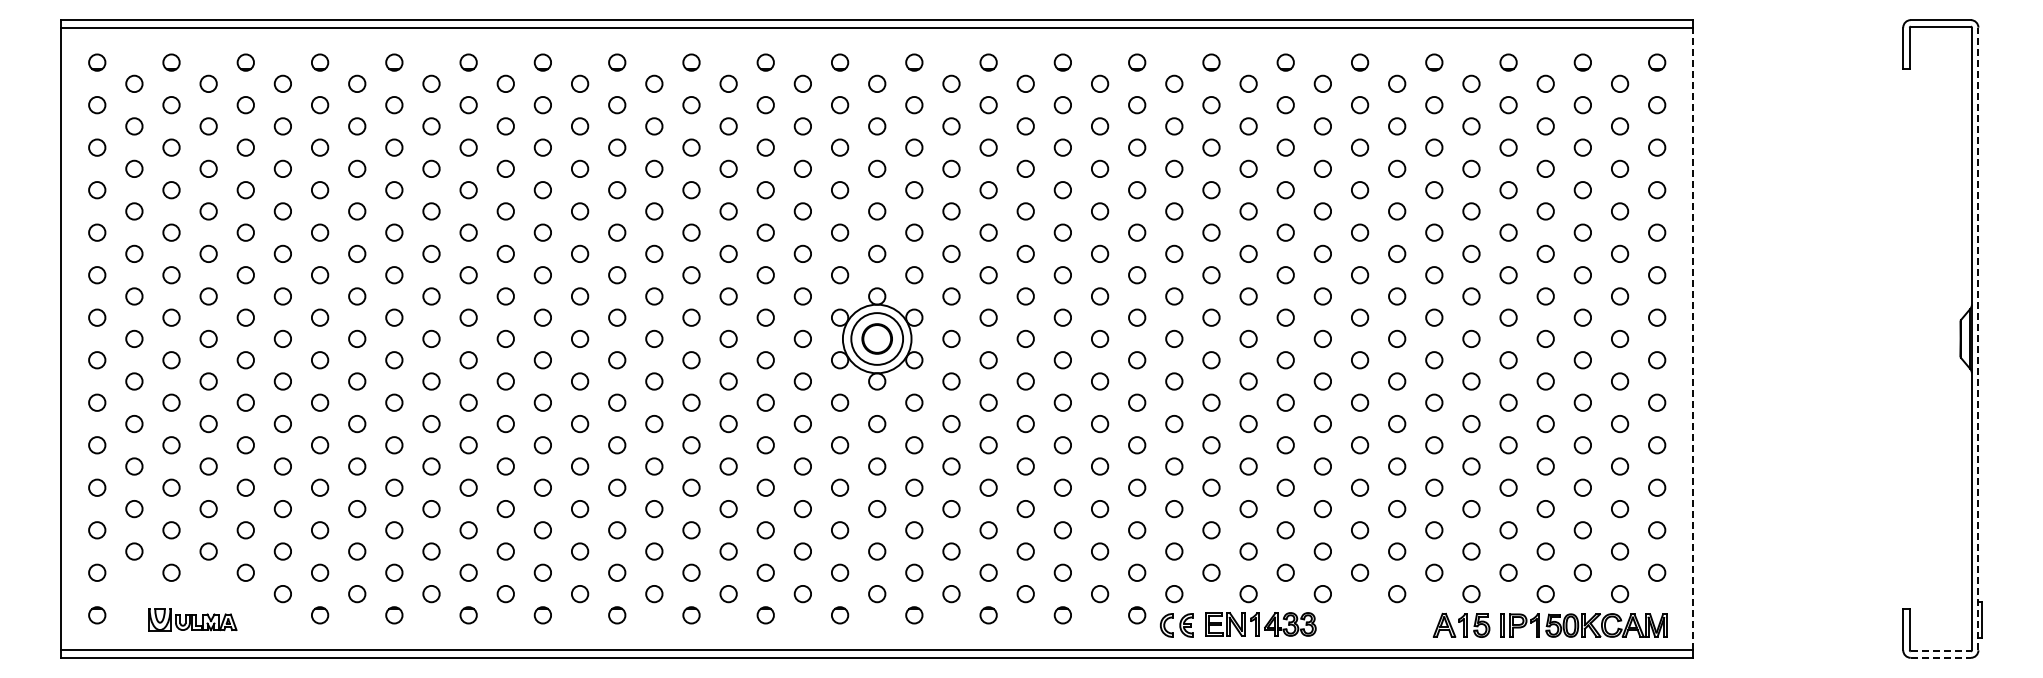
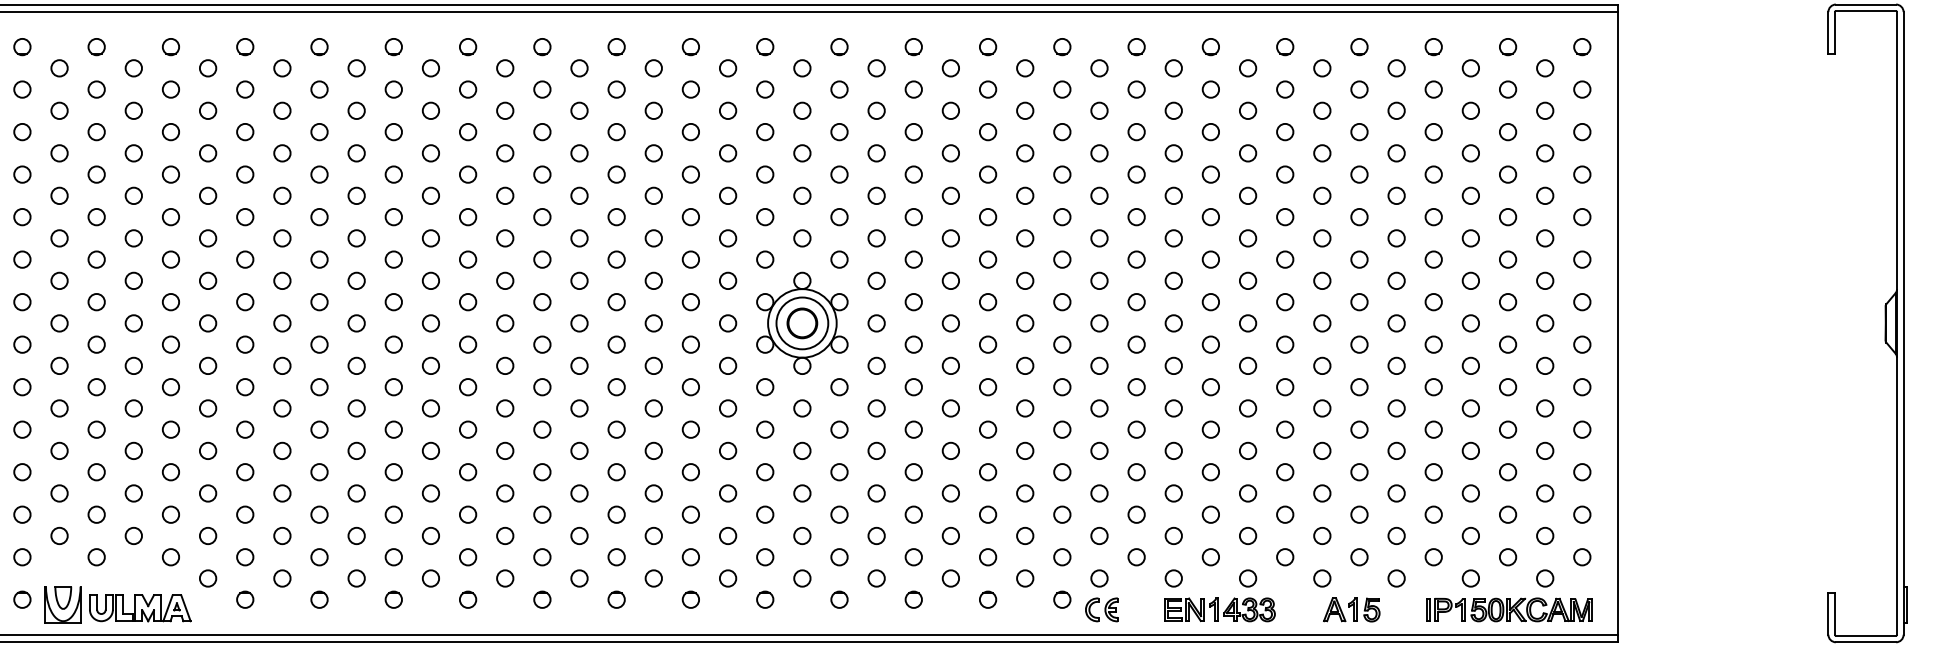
line: (1693, 338) -> (1618, 322), dashed -> solid
line: (1978, 338) -> (1903, 322), dashed -> solid
part: (192, 619) -> (117, 603), size x1.67
part: (1260, 624) -> (1219, 609), moved
part: (1461, 624) -> (1351, 608), moved
line: (1941, 651) -> (1866, 635), dashed -> solid
line: (1941, 657) -> (1866, 641), dashed -> solid

